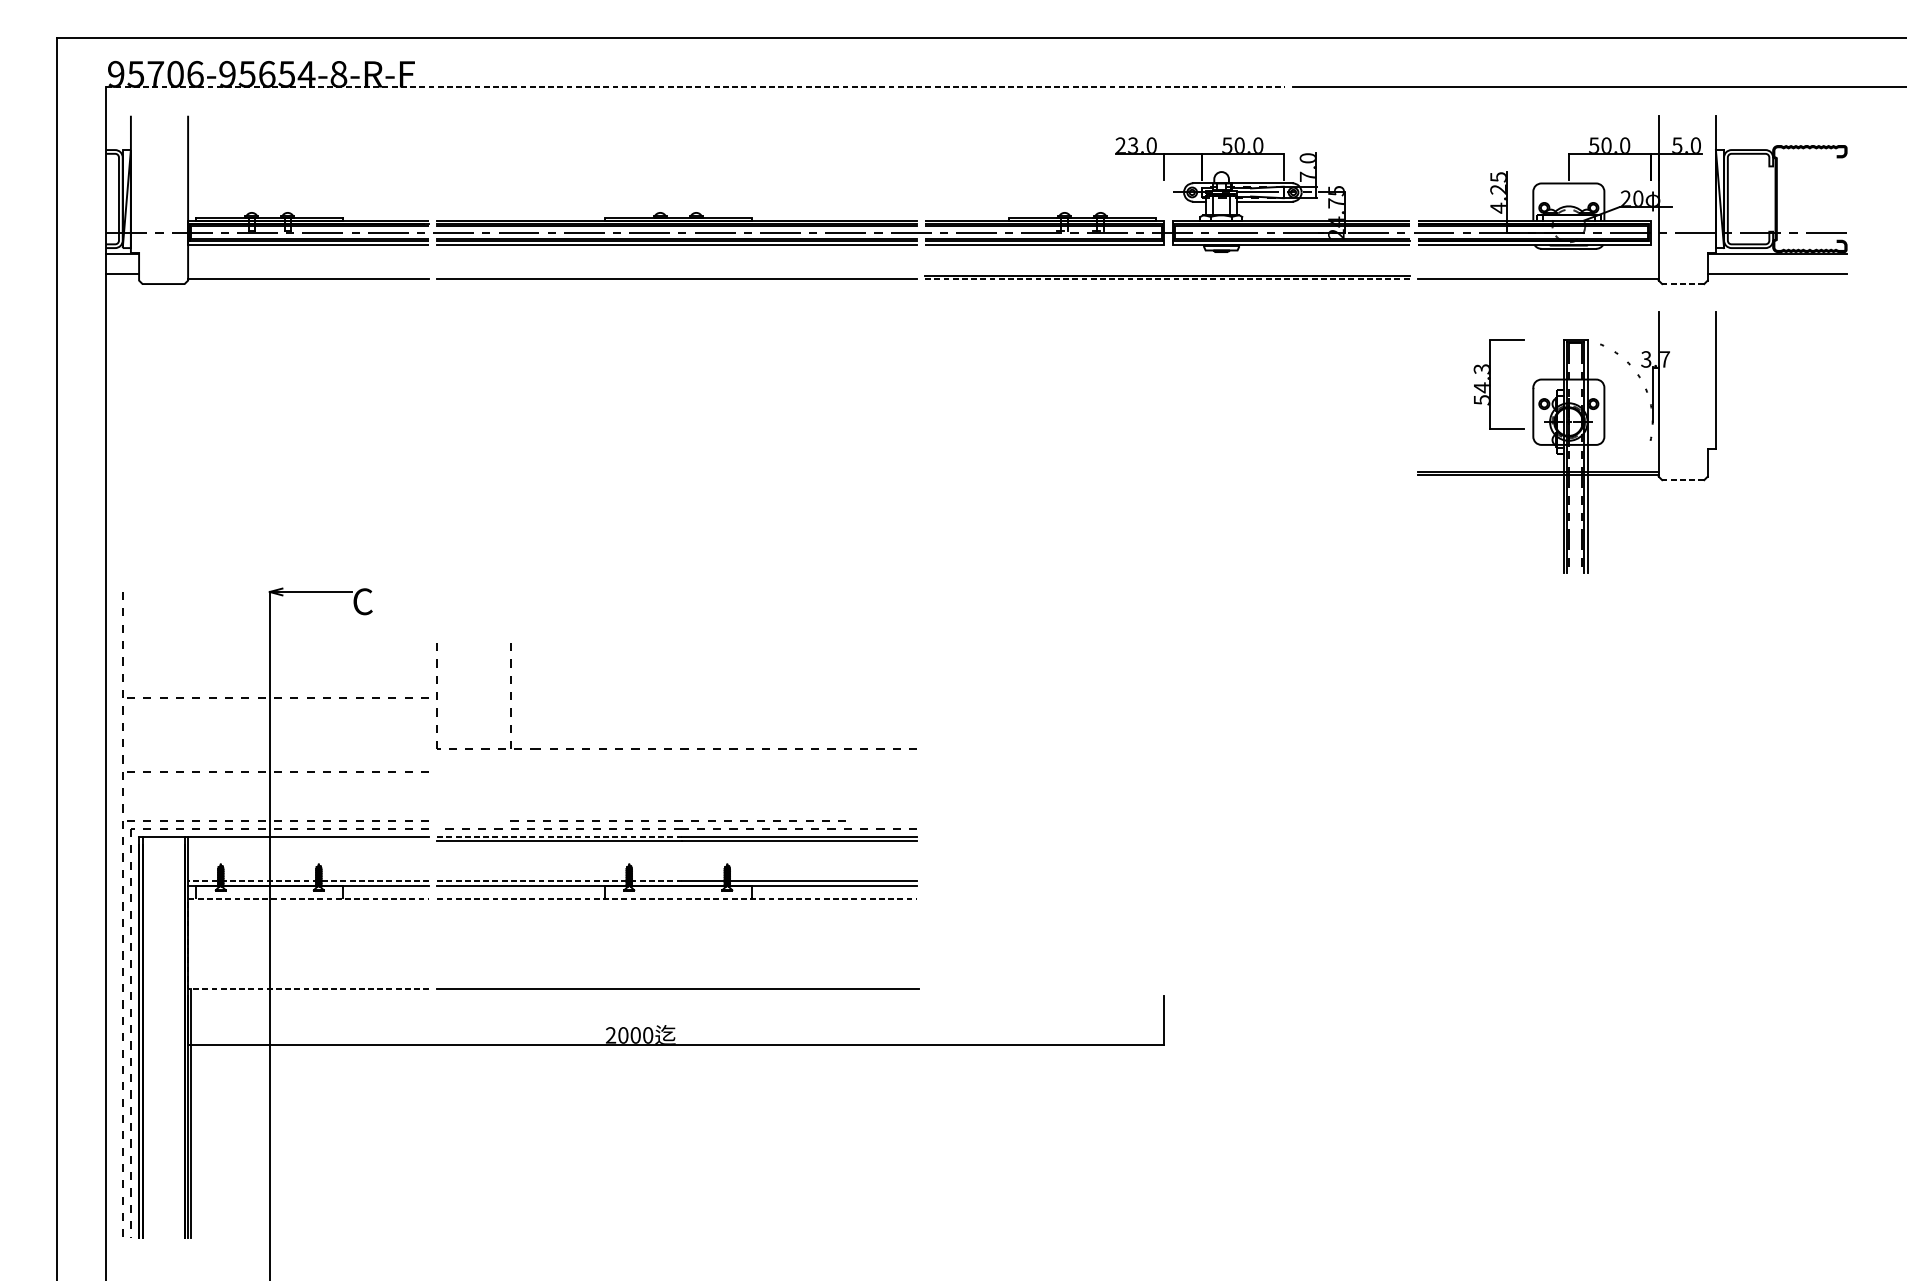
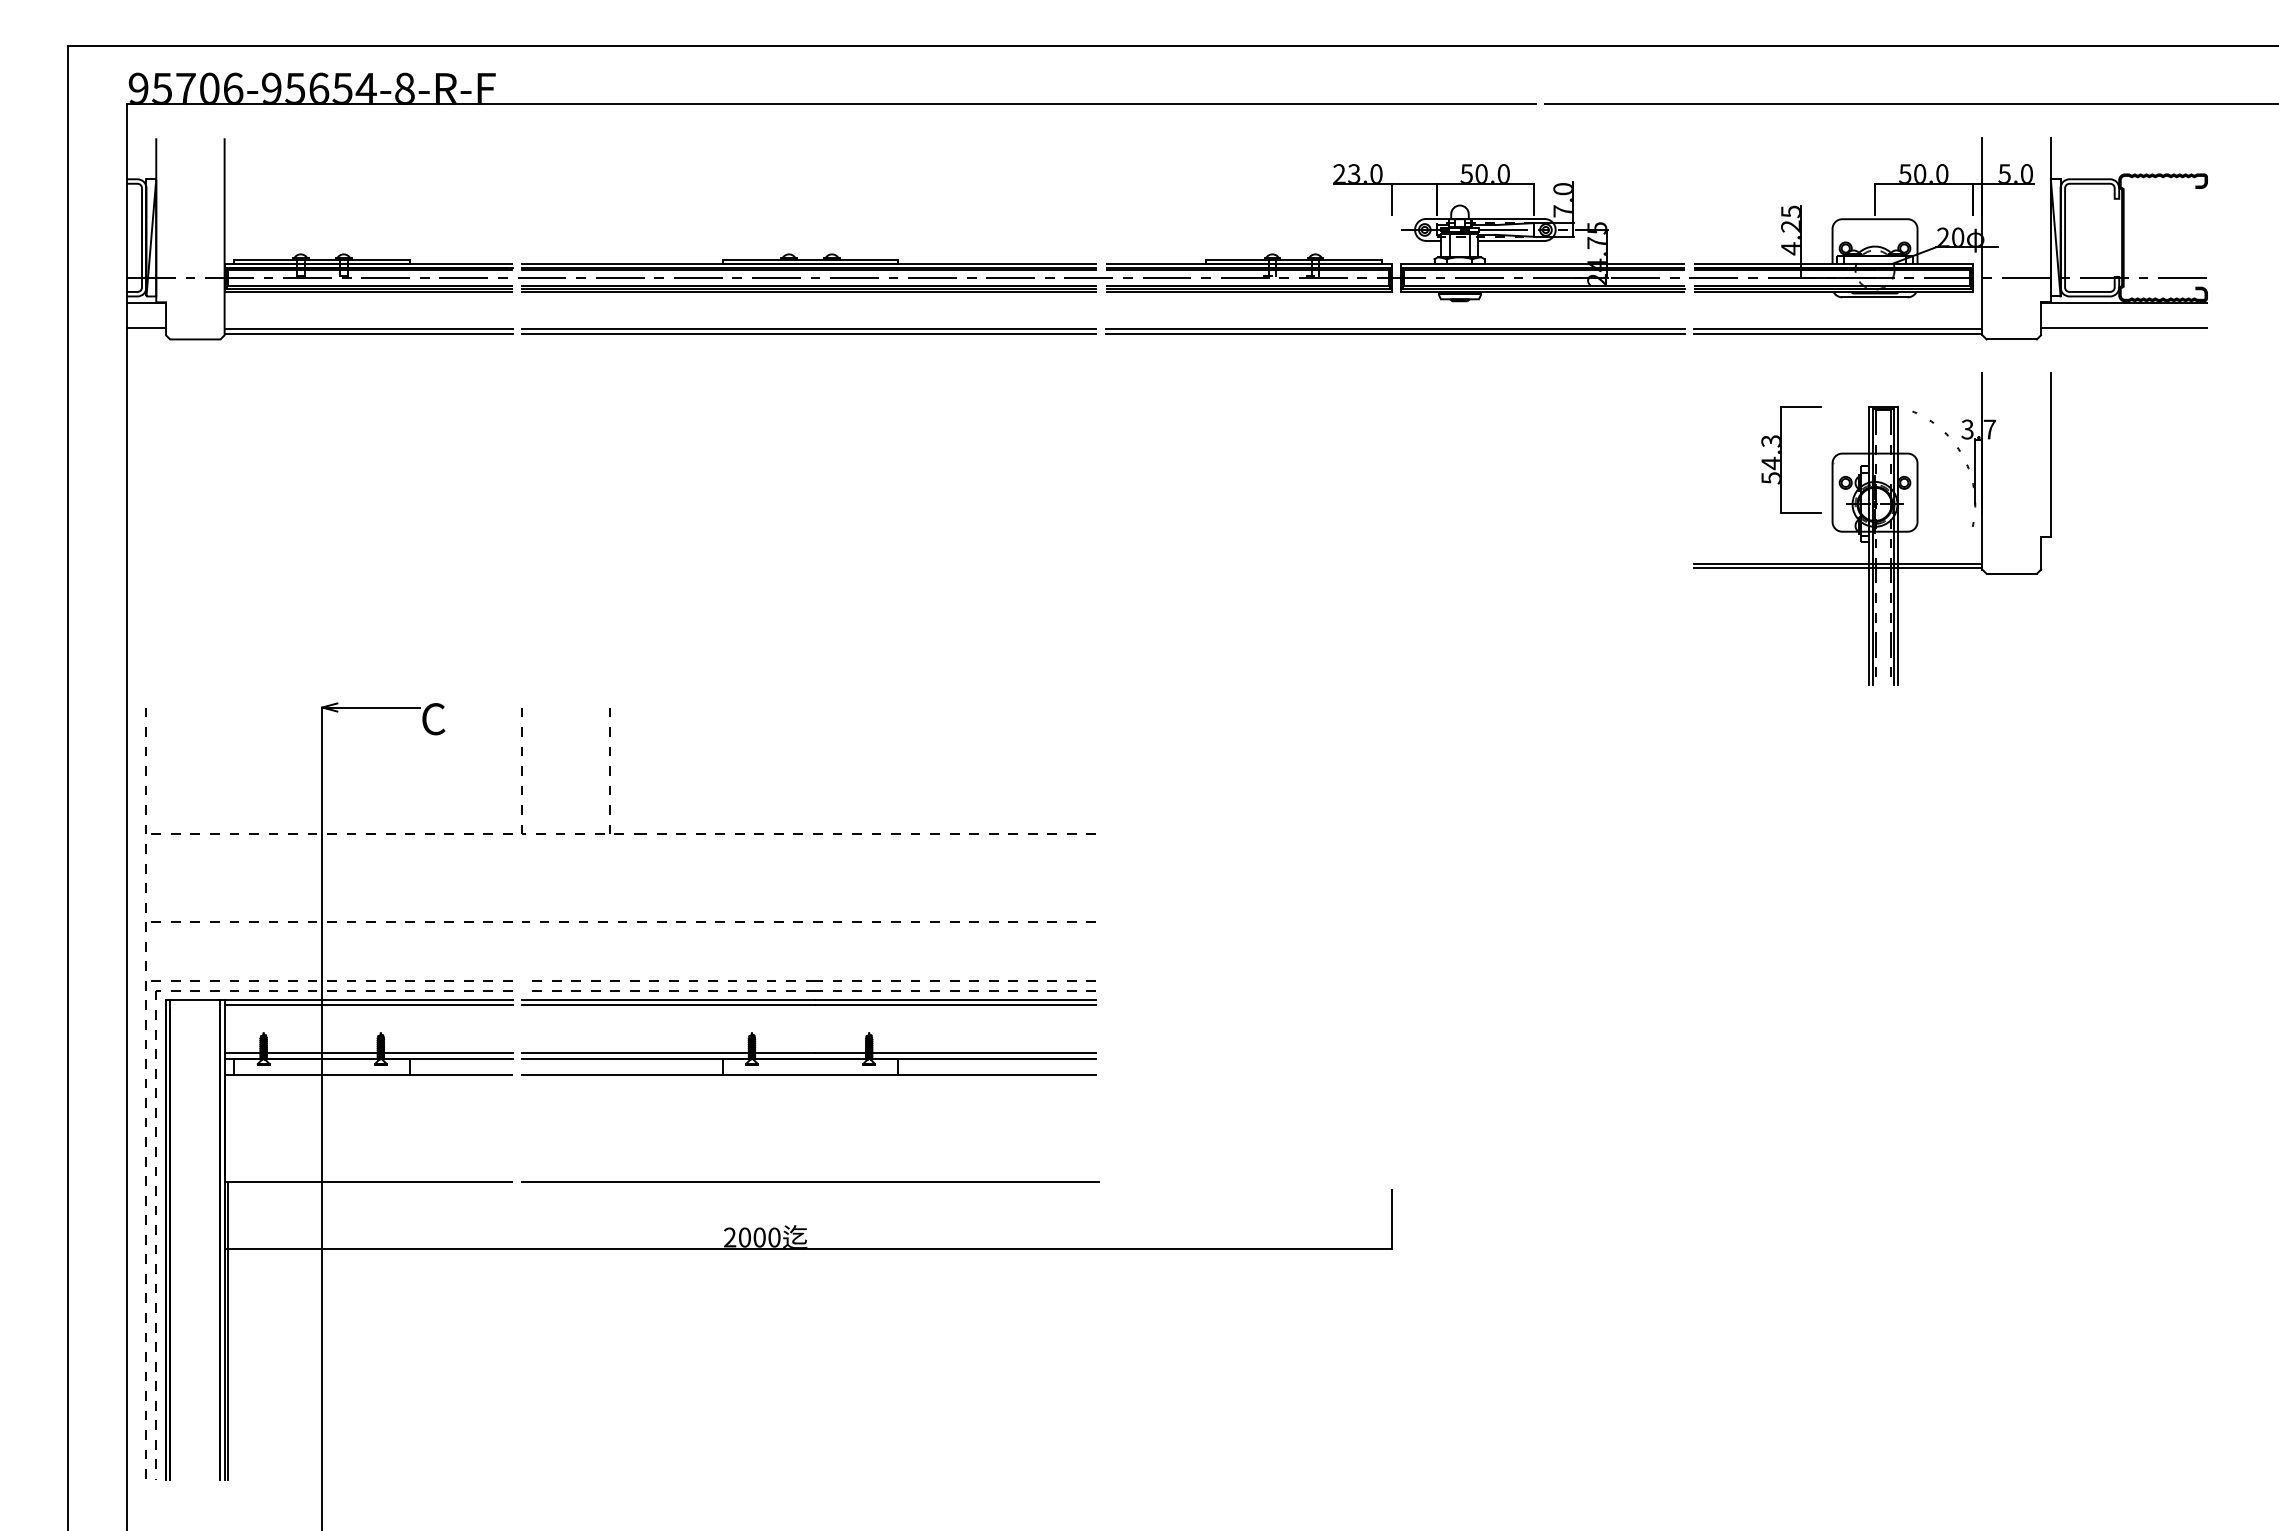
line: (695, 87) -> (831, 104), dashed -> solid
line: (308, 275) -> (368, 329), added
line: (677, 275) -> (809, 329), added
line: (1538, 275) -> (1838, 329), added
line: (1166, 279) -> (1394, 333), dashed -> solid
line: (1683, 284) -> (2011, 339), dashed -> solid
line: (1683, 479) -> (2011, 573), dashed -> solid
part: (680, 748) -> (813, 833), moved
line: (680, 771) -> (813, 921), added
part: (680, 820) -> (813, 980), size x1.43
line: (559, 837) -> (668, 1000), dashed -> solid
line: (308, 840) -> (368, 1004), added
line: (308, 881) -> (368, 1053), dashed -> solid
line: (559, 881) -> (668, 1053), dashed -> solid
line: (677, 899) -> (809, 1074), dashed -> solid
line: (188, 944) -> (224, 1128), dashed -> solid

